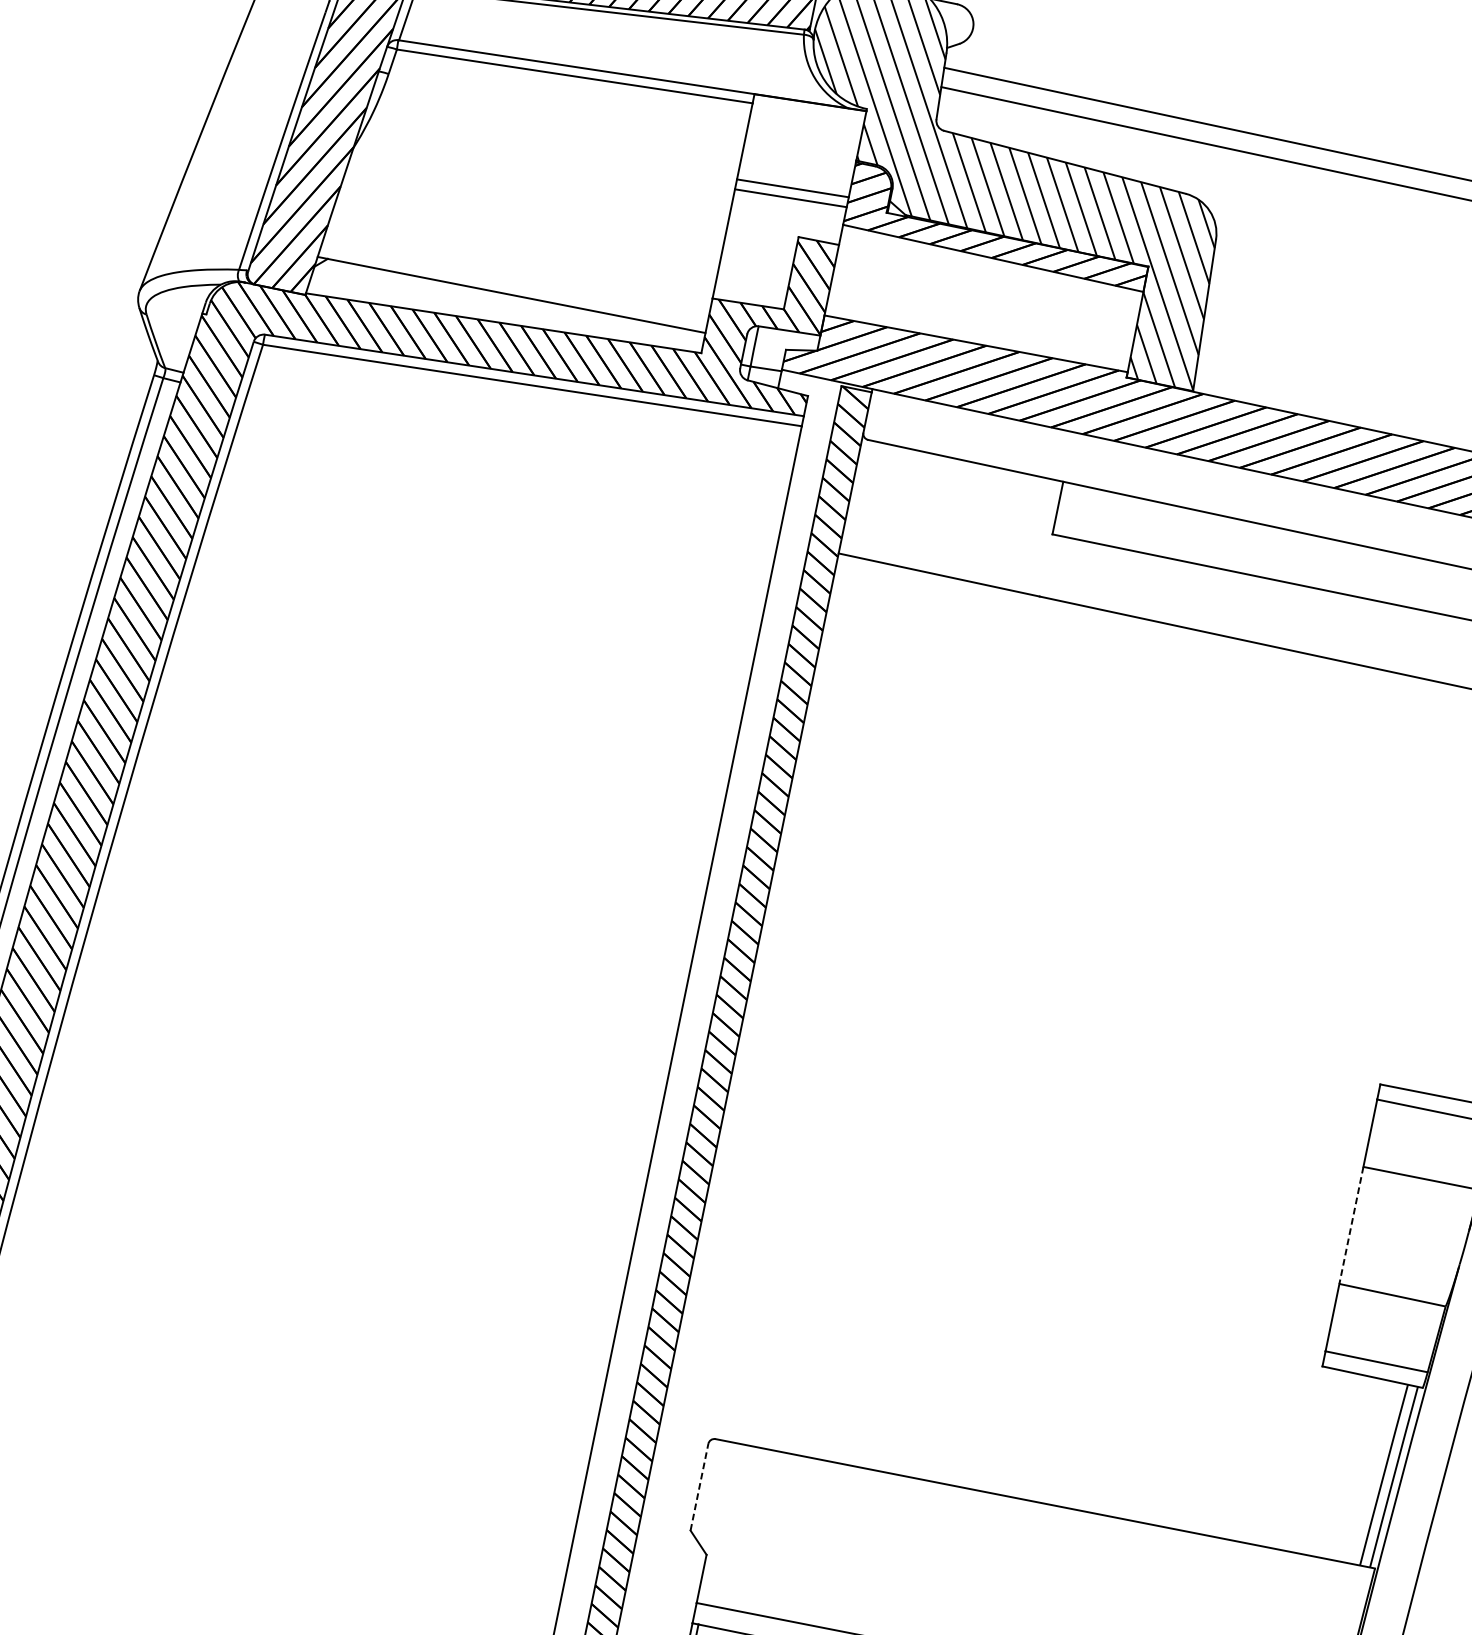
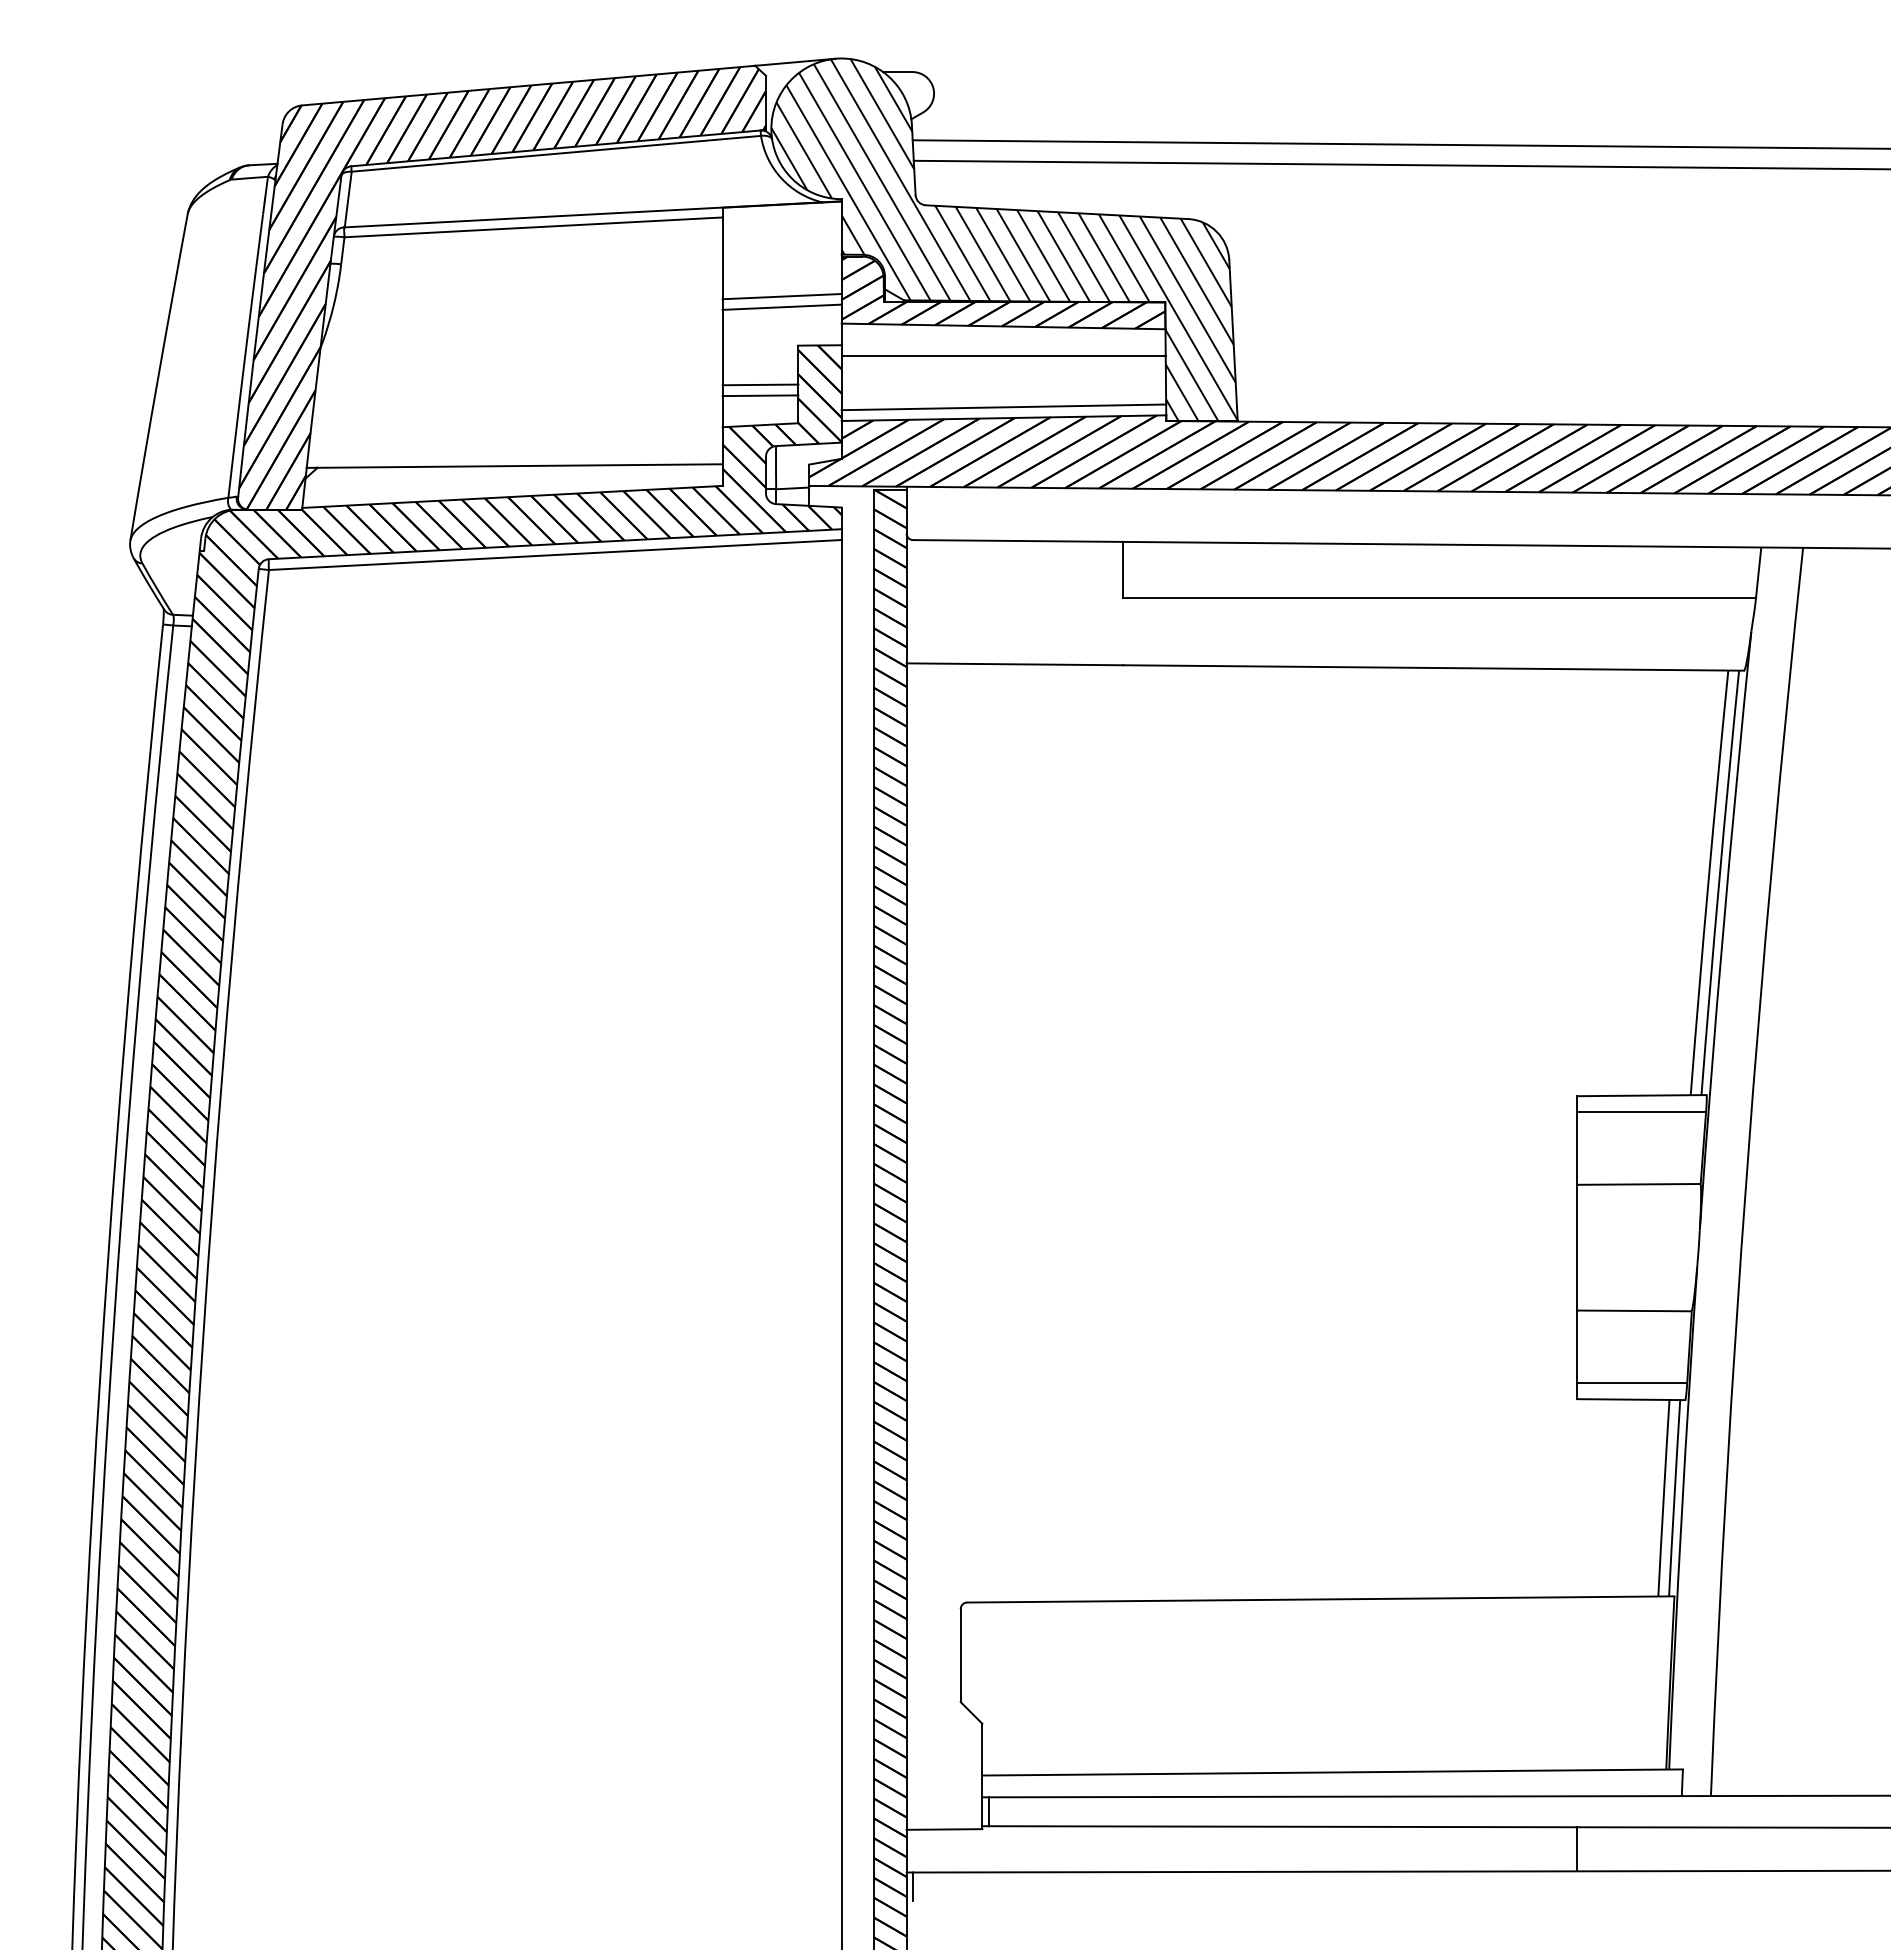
line: (755, 266) -> (760, 384), added
line: (753, 276) -> (760, 395), added
line: (987, 286) -> (1003, 356), added
line: (977, 333) -> (1003, 407), added
line: (1351, 1225) -> (1577, 1247), dashed -> solid
line: (699, 1487) -> (960, 1655), dashed -> solid

